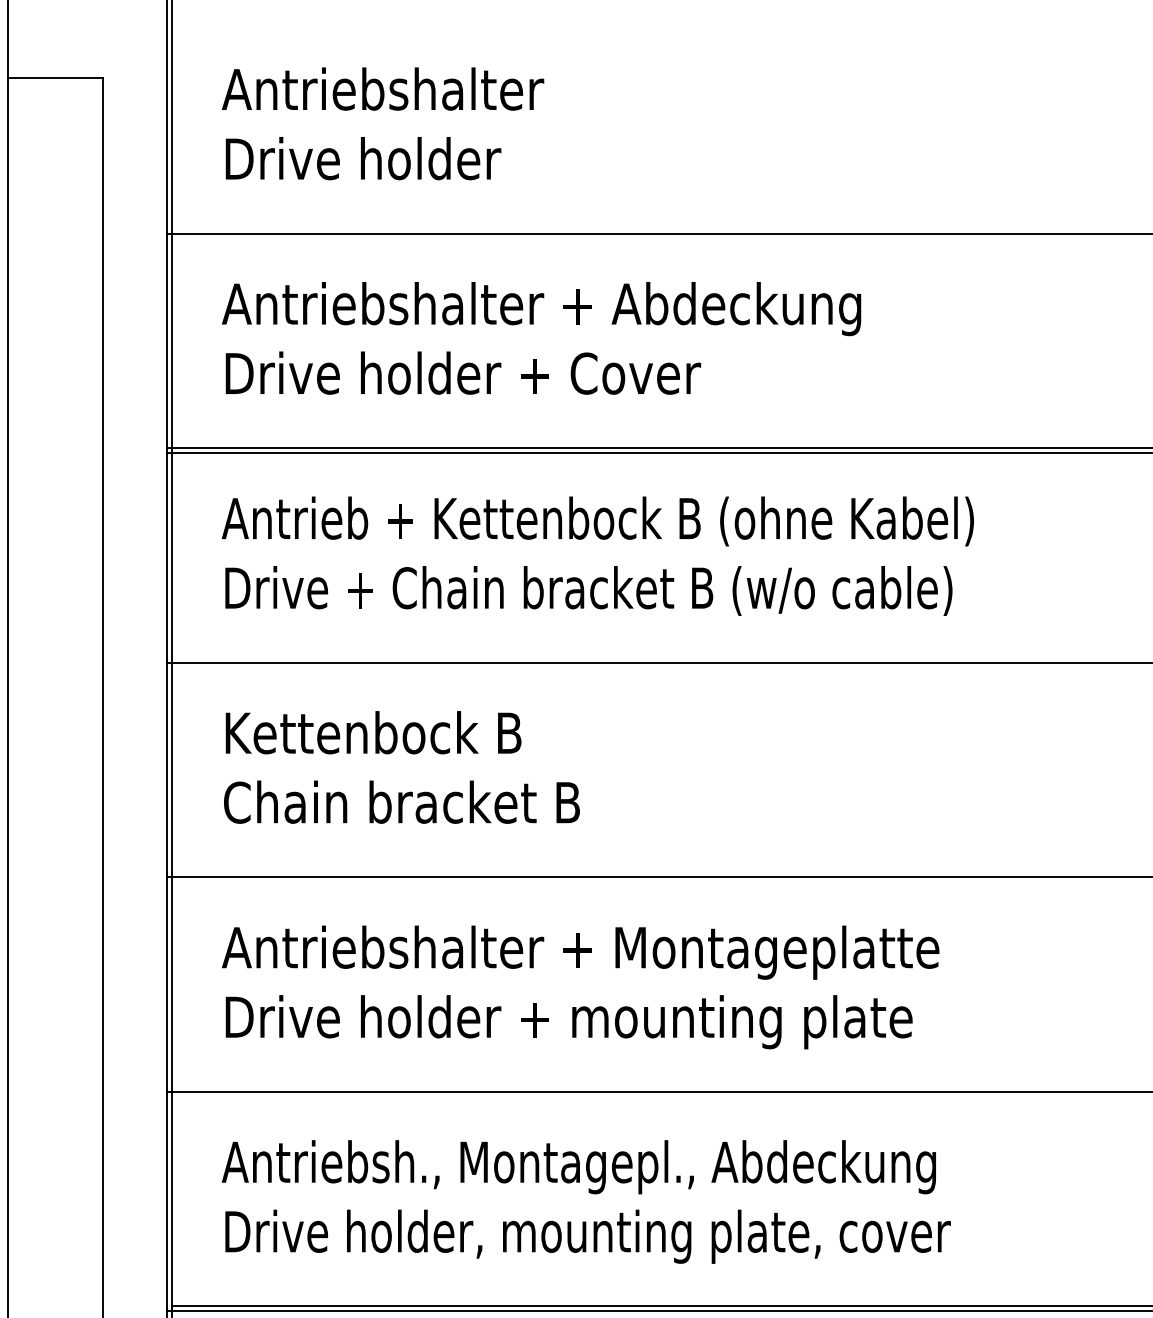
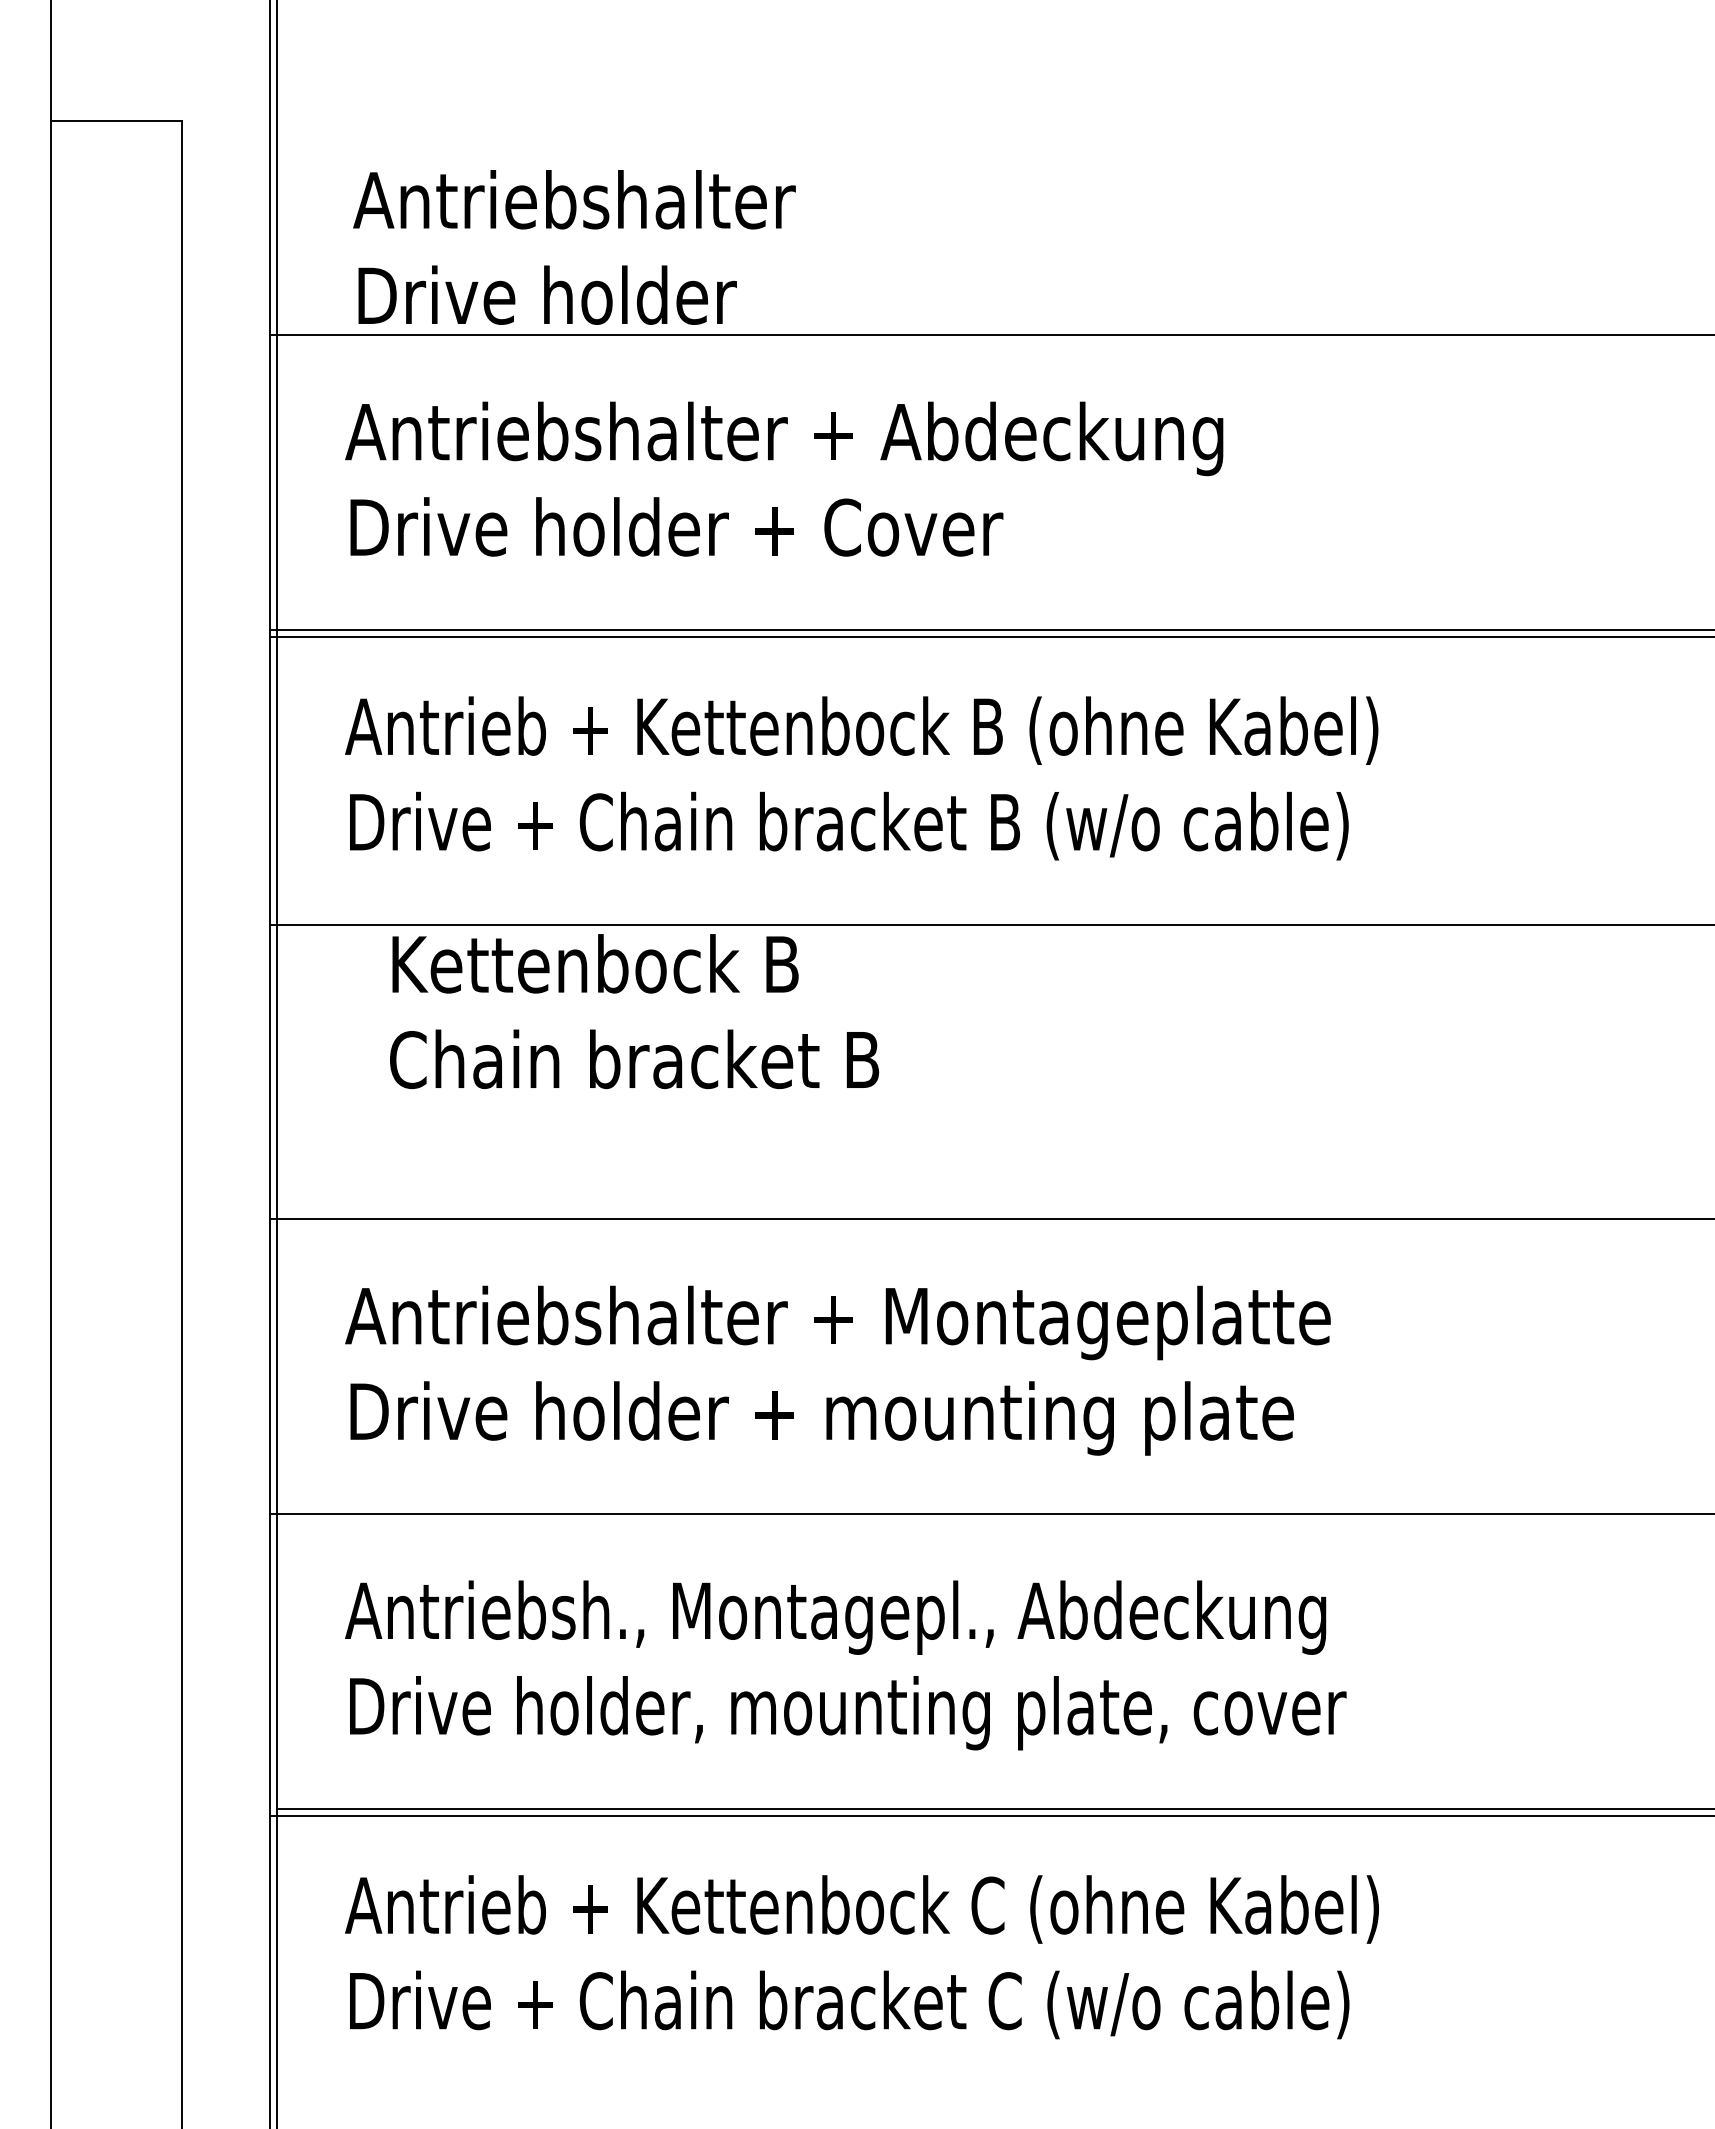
text: (383, 123) -> (574, 247), moved
text: (401, 767) -> (634, 1011), moved

